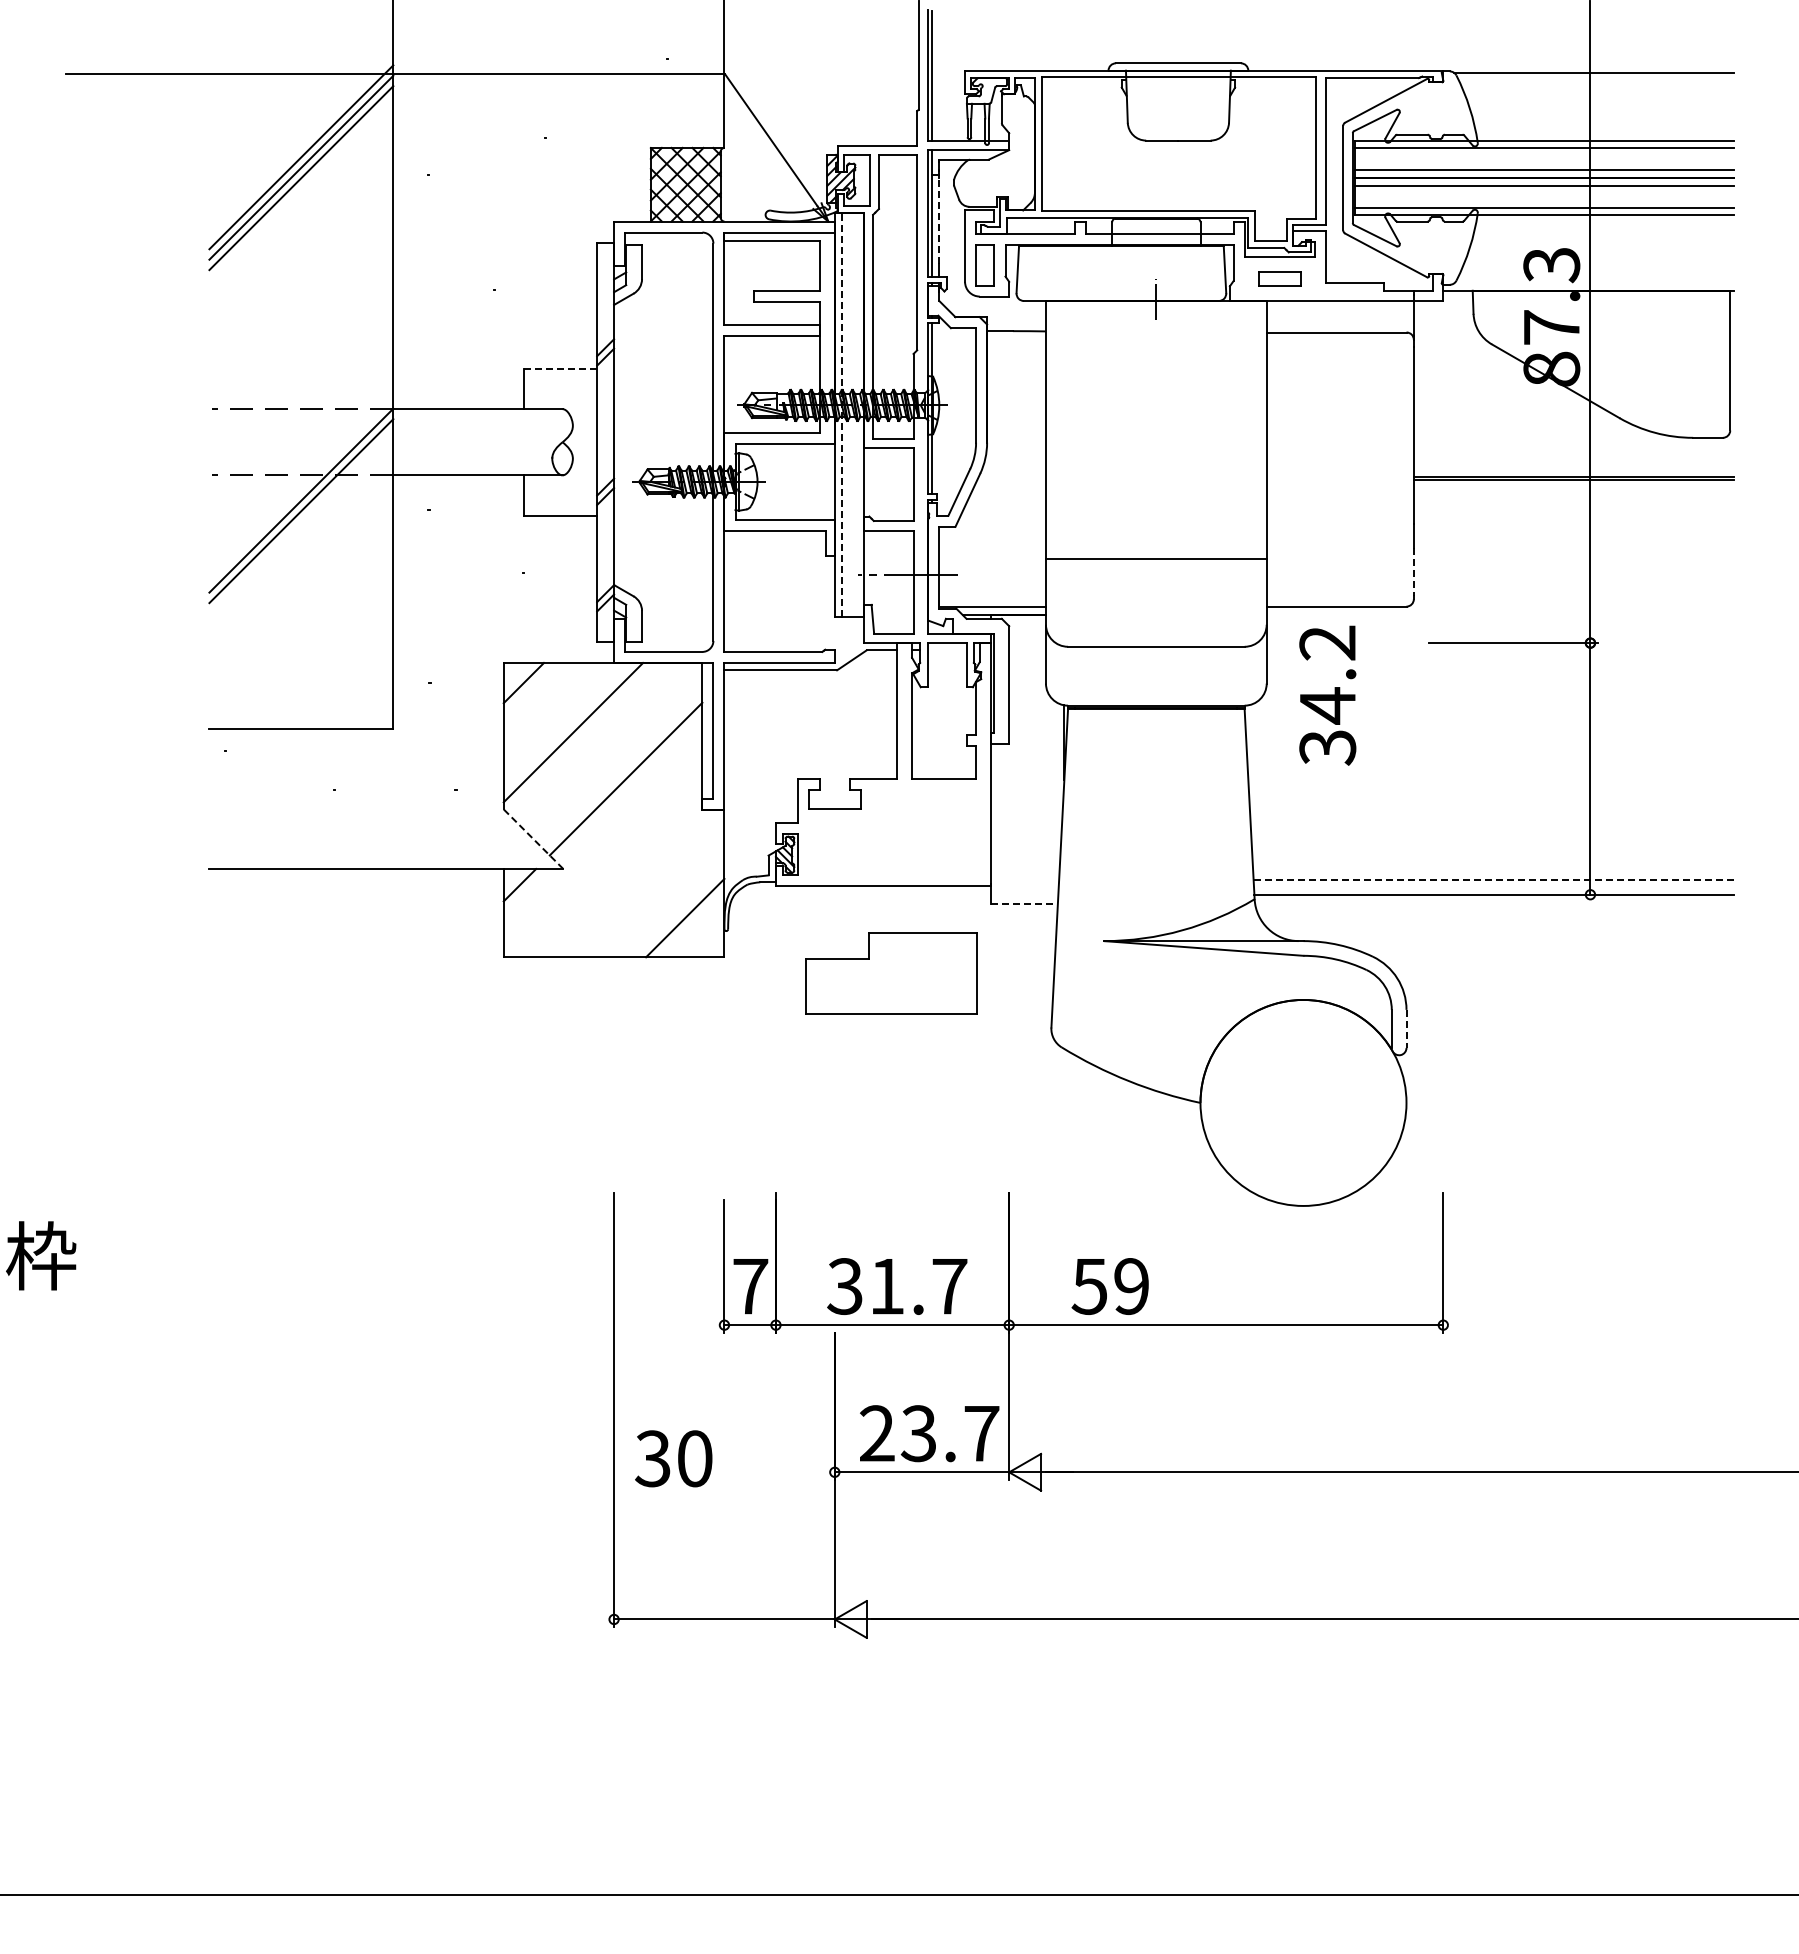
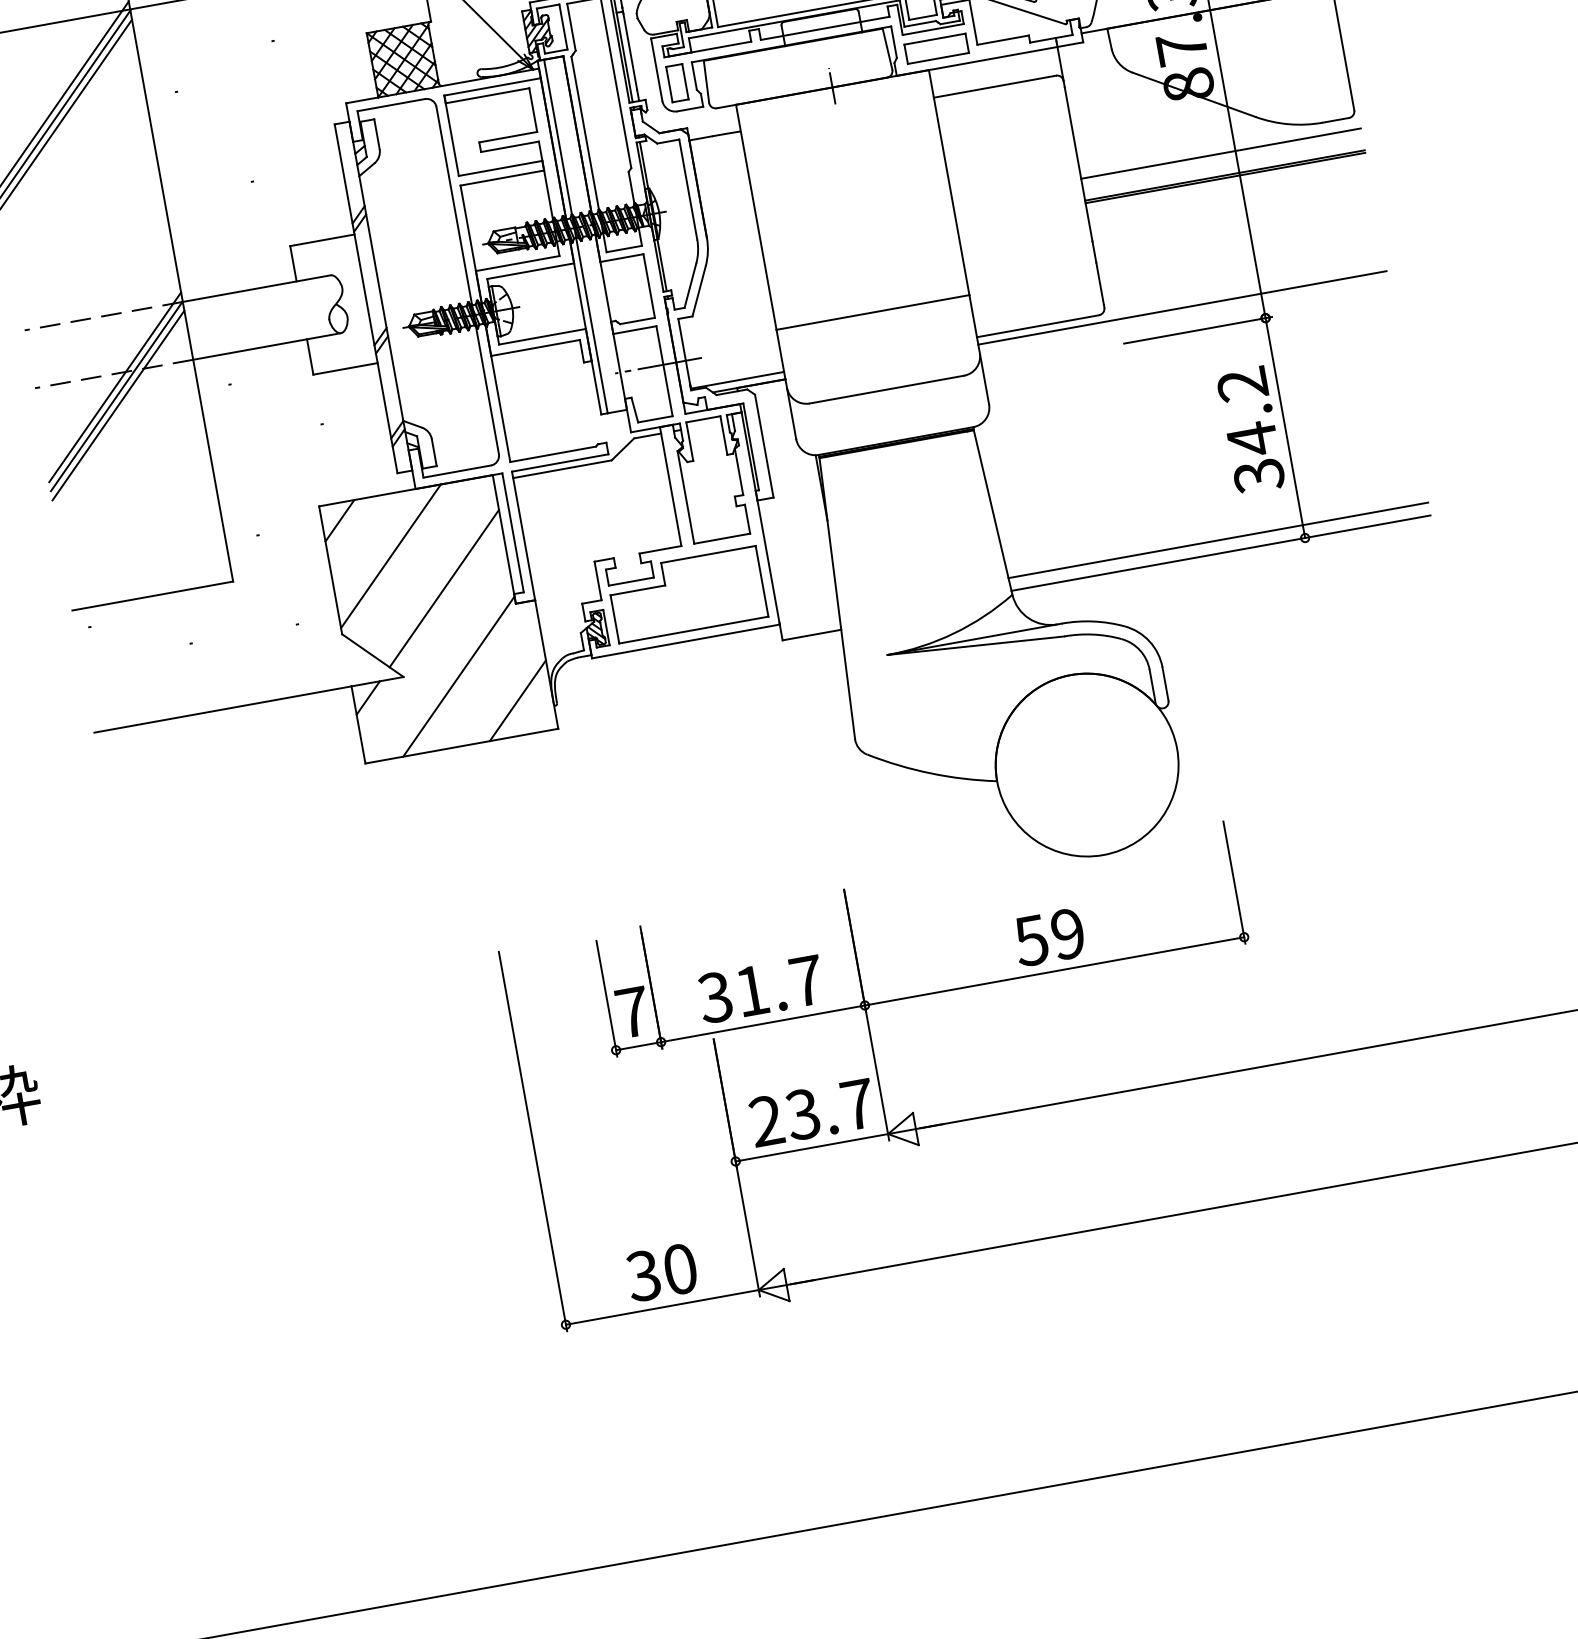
line: (939, 220) -> (630, 51), dashed -> solid
part: (1279, 278) -> (936, 48), size x1.67
line: (560, 368) -> (322, 240), dashed -> solid
line: (842, 414) -> (576, 235), dashed -> solid
line: (1573, 451) -> (1220, 153), added
line: (301, 490) -> (115, 387), added
line: (1413, 572) -> (1099, 284), dashed -> solid
line: (1499, 615) -> (1181, 308), added
text: (1327, 695) -> (1250, 430), moved
line: (533, 838) -> (372, 655), dashed -> solid
line: (624, 879) -> (458, 676), added
line: (1494, 880) -> (1219, 540), dashed -> solid
line: (1024, 903) -> (812, 634), dashed -> solid
part: (891, 973) -> (687, 594), moved
line: (1406, 1029) -> (1165, 684), dashed -> solid
text: (1109, 1286) -> (1048, 937), moved
text: (673, 1458) -> (661, 1272), moved

